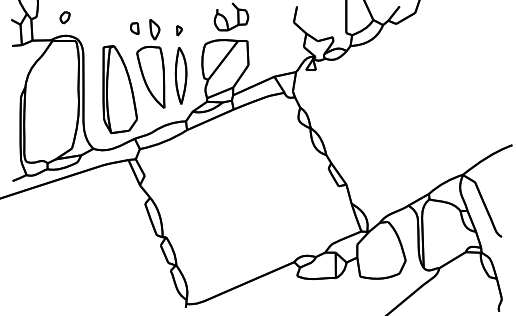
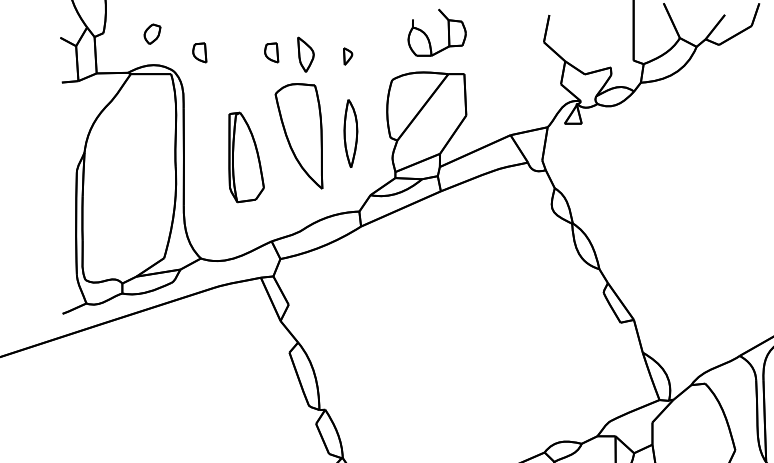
part: (92, 28) -> (199, 52), added
part: (180, 75) -> (349, 133), size x0.7
part: (119, 89) -> (245, 157), size x0.6

